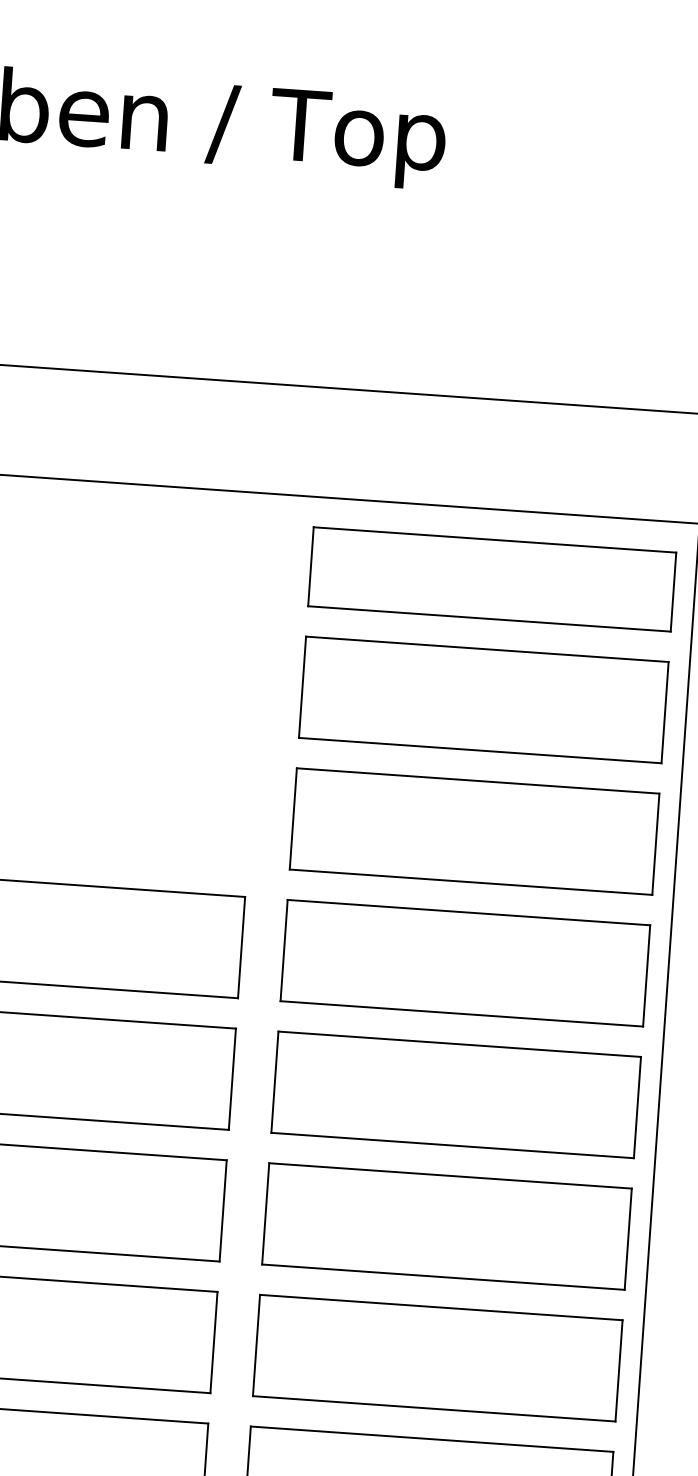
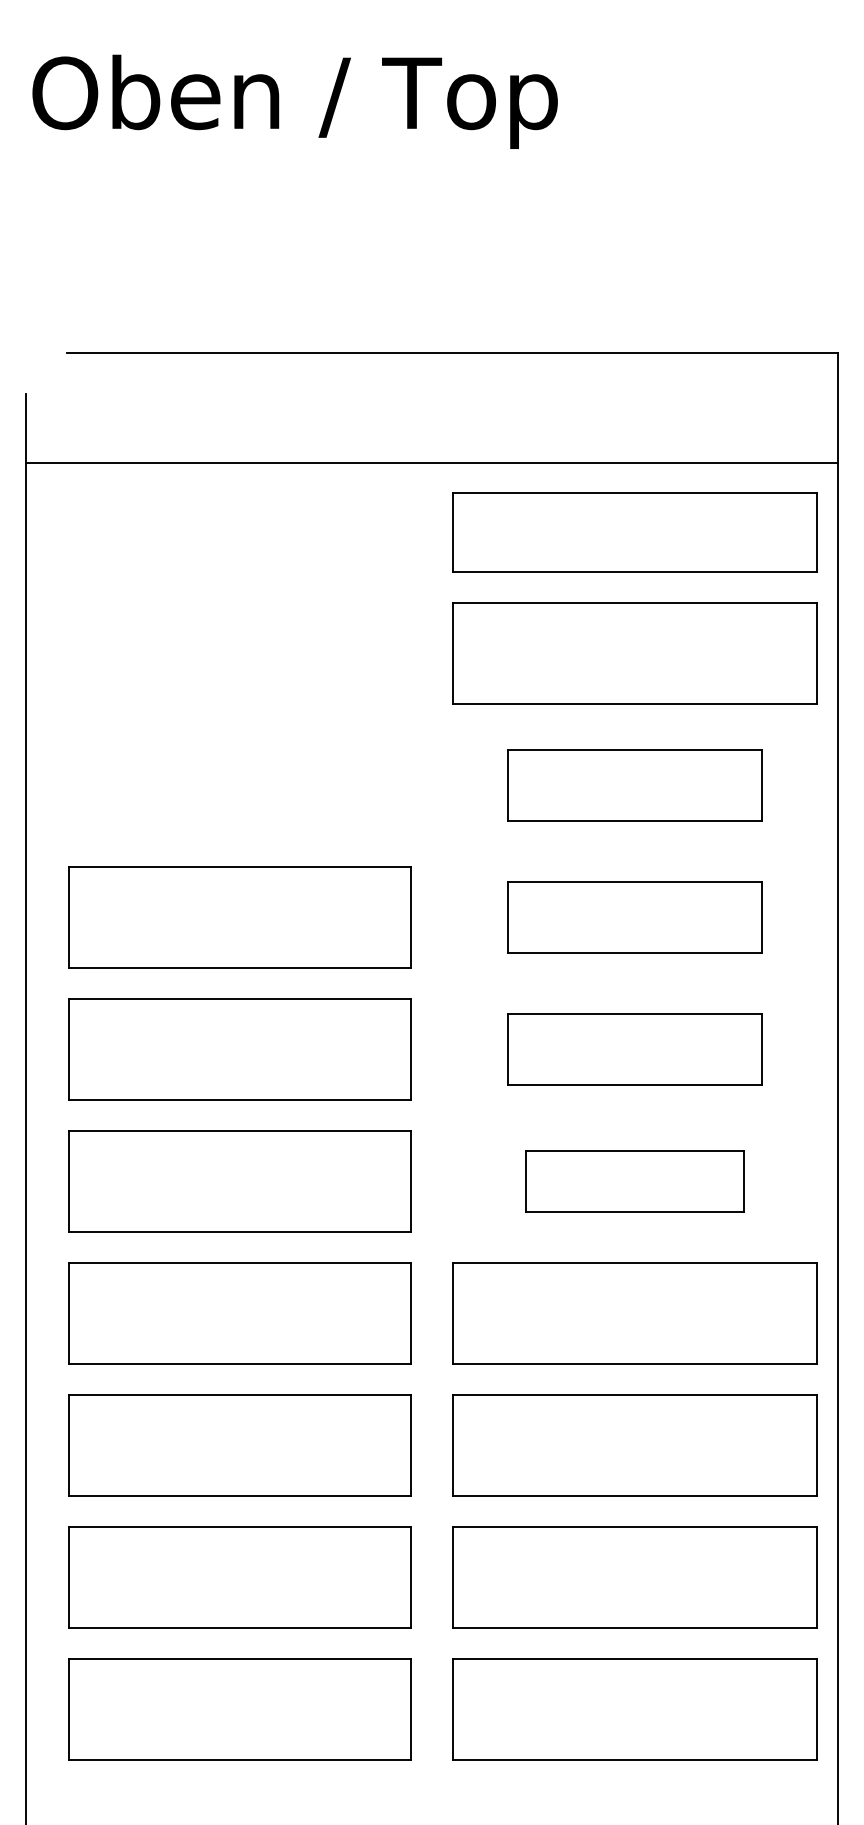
part: (474, 831) -> (634, 785), size x0.7
part: (464, 963) -> (634, 917), size x0.7
part: (455, 1094) -> (634, 1049), size x0.7
part: (446, 1226) -> (634, 1181), size x0.6

